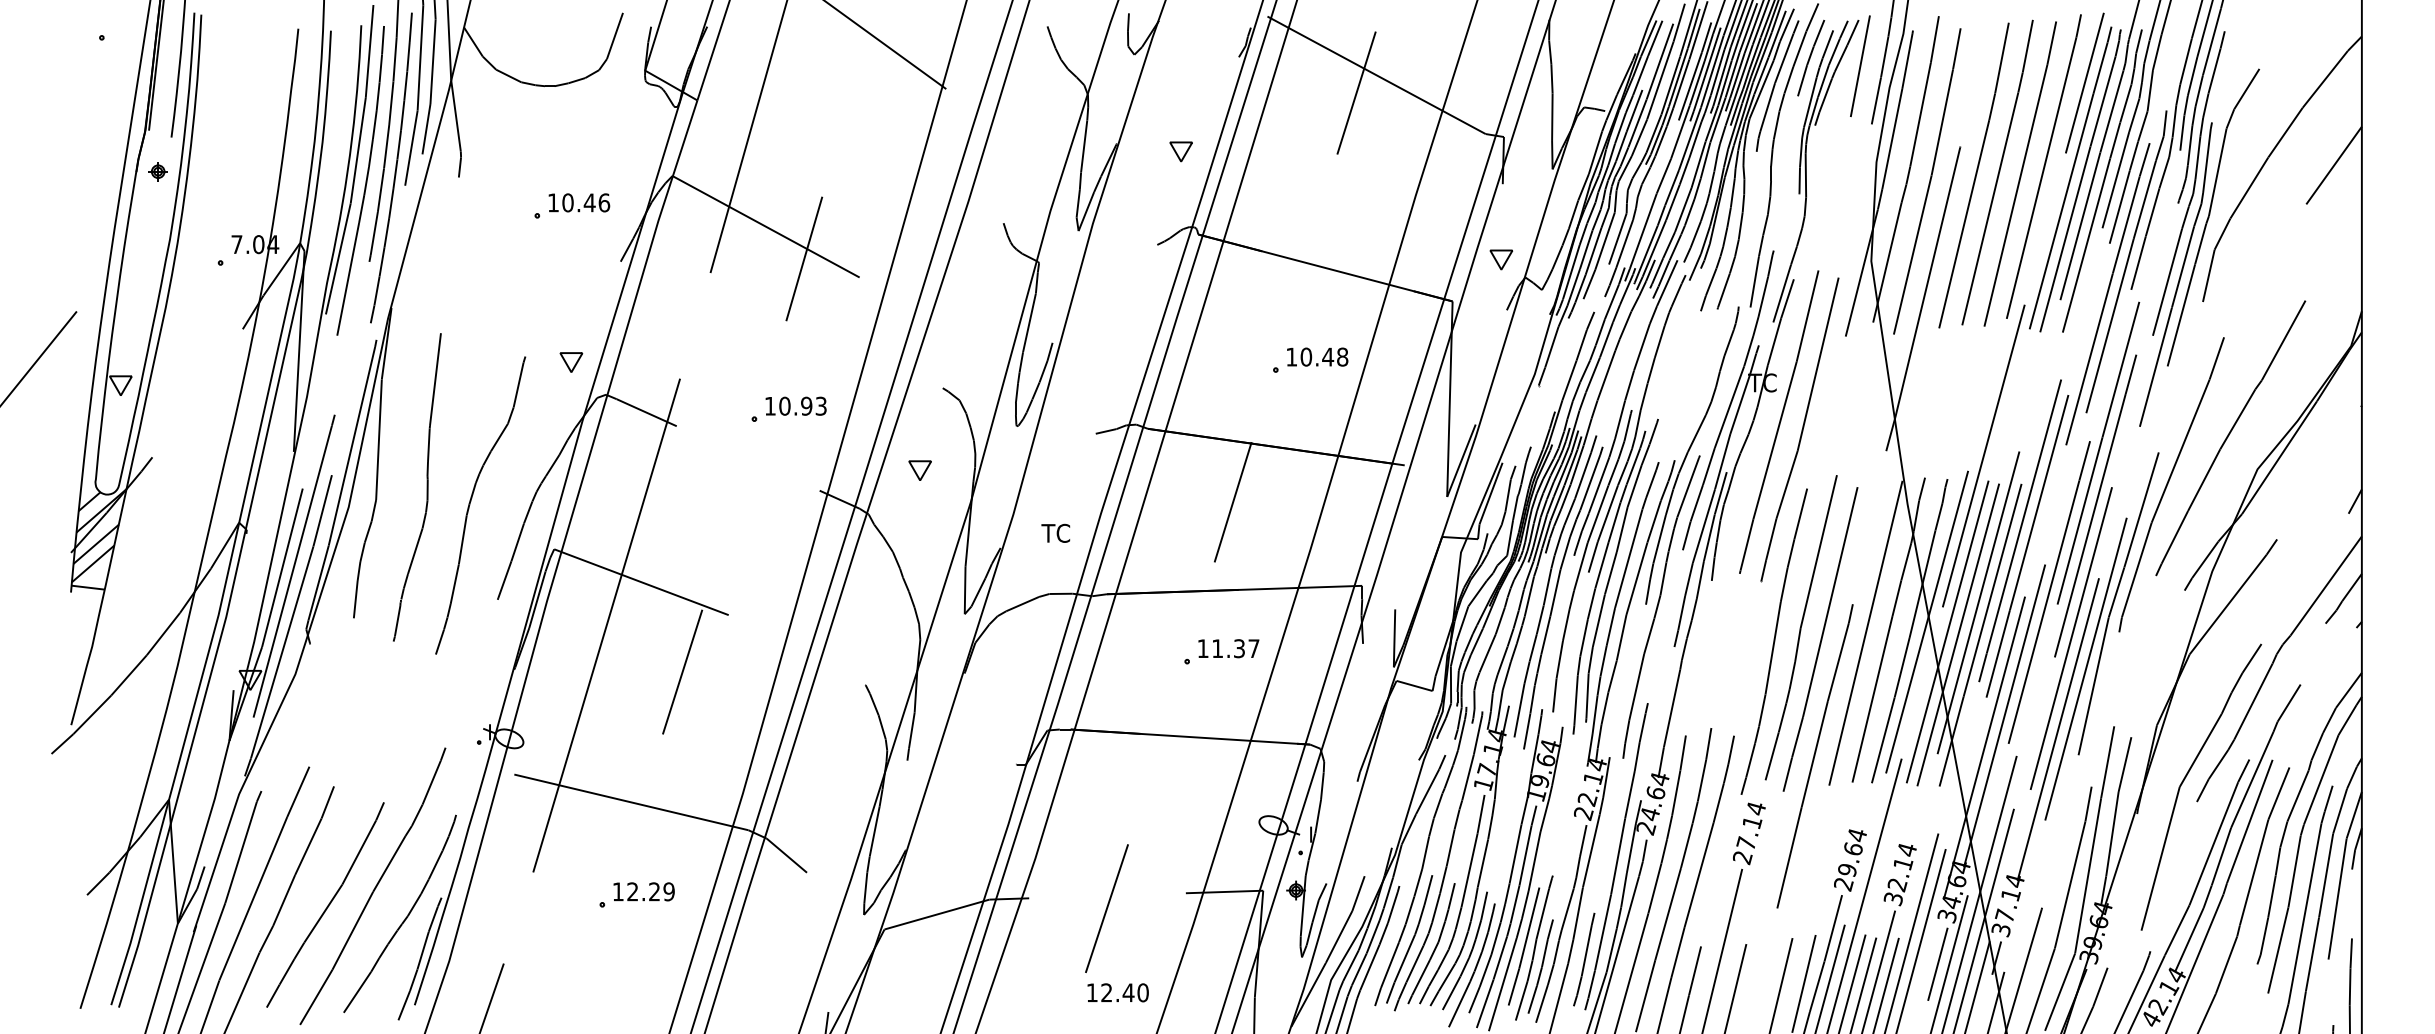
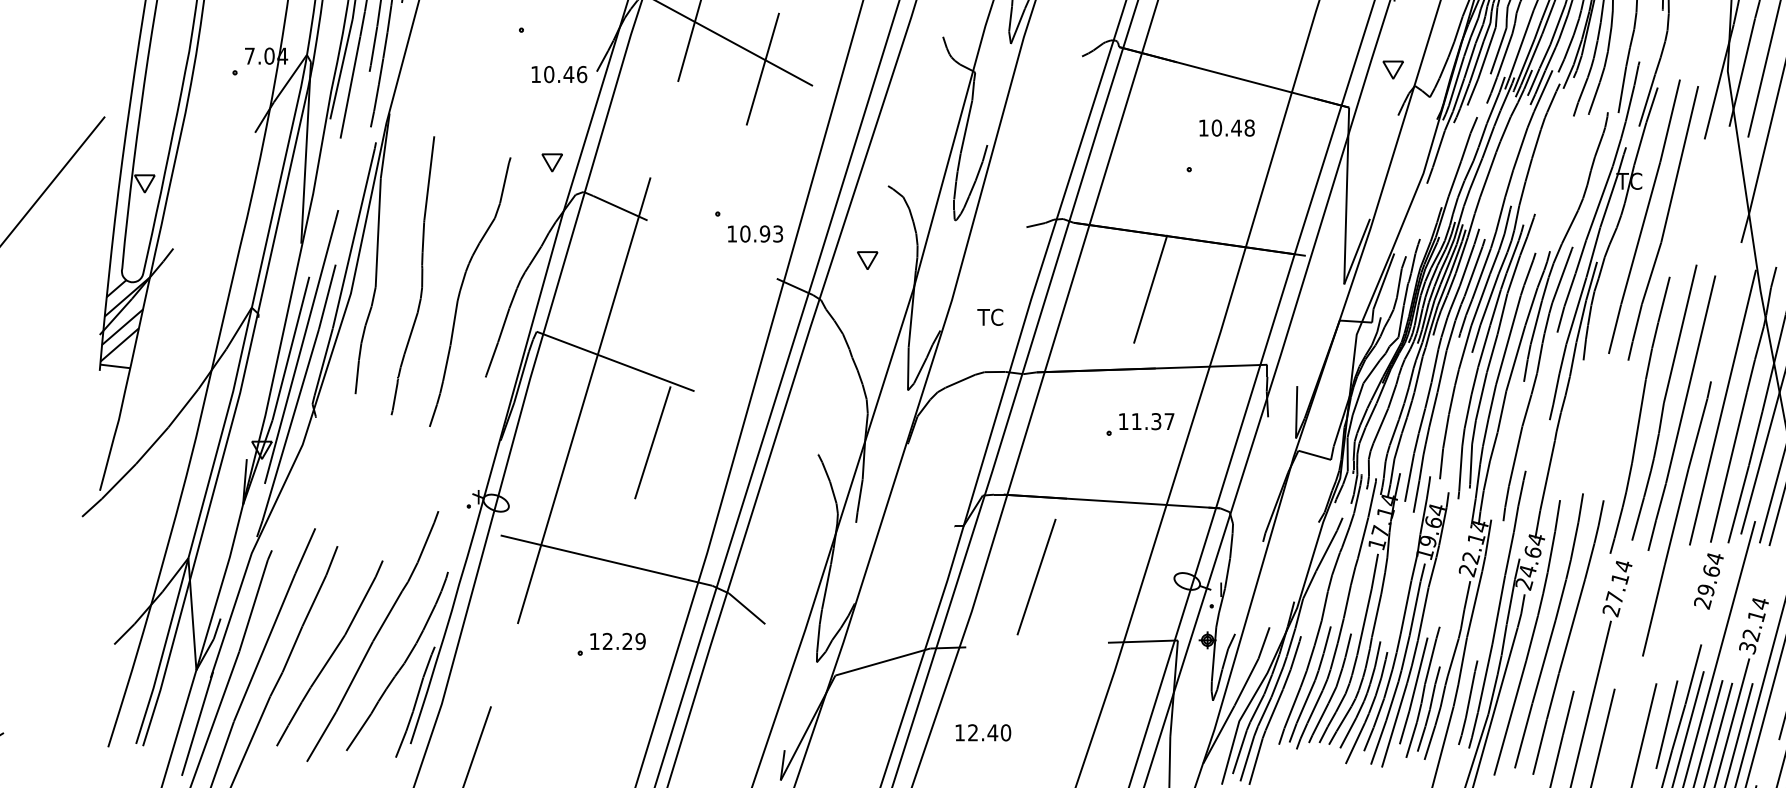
text: (579, 202) -> (559, 74), moved
text: (1317, 356) -> (1226, 127), moved
text: (795, 405) -> (754, 233), moved
text: (1850, 860) -> (1708, 581), moved
line: (1106, 908) -> (1036, 576), moved
text: (1117, 992) -> (982, 732), moved

